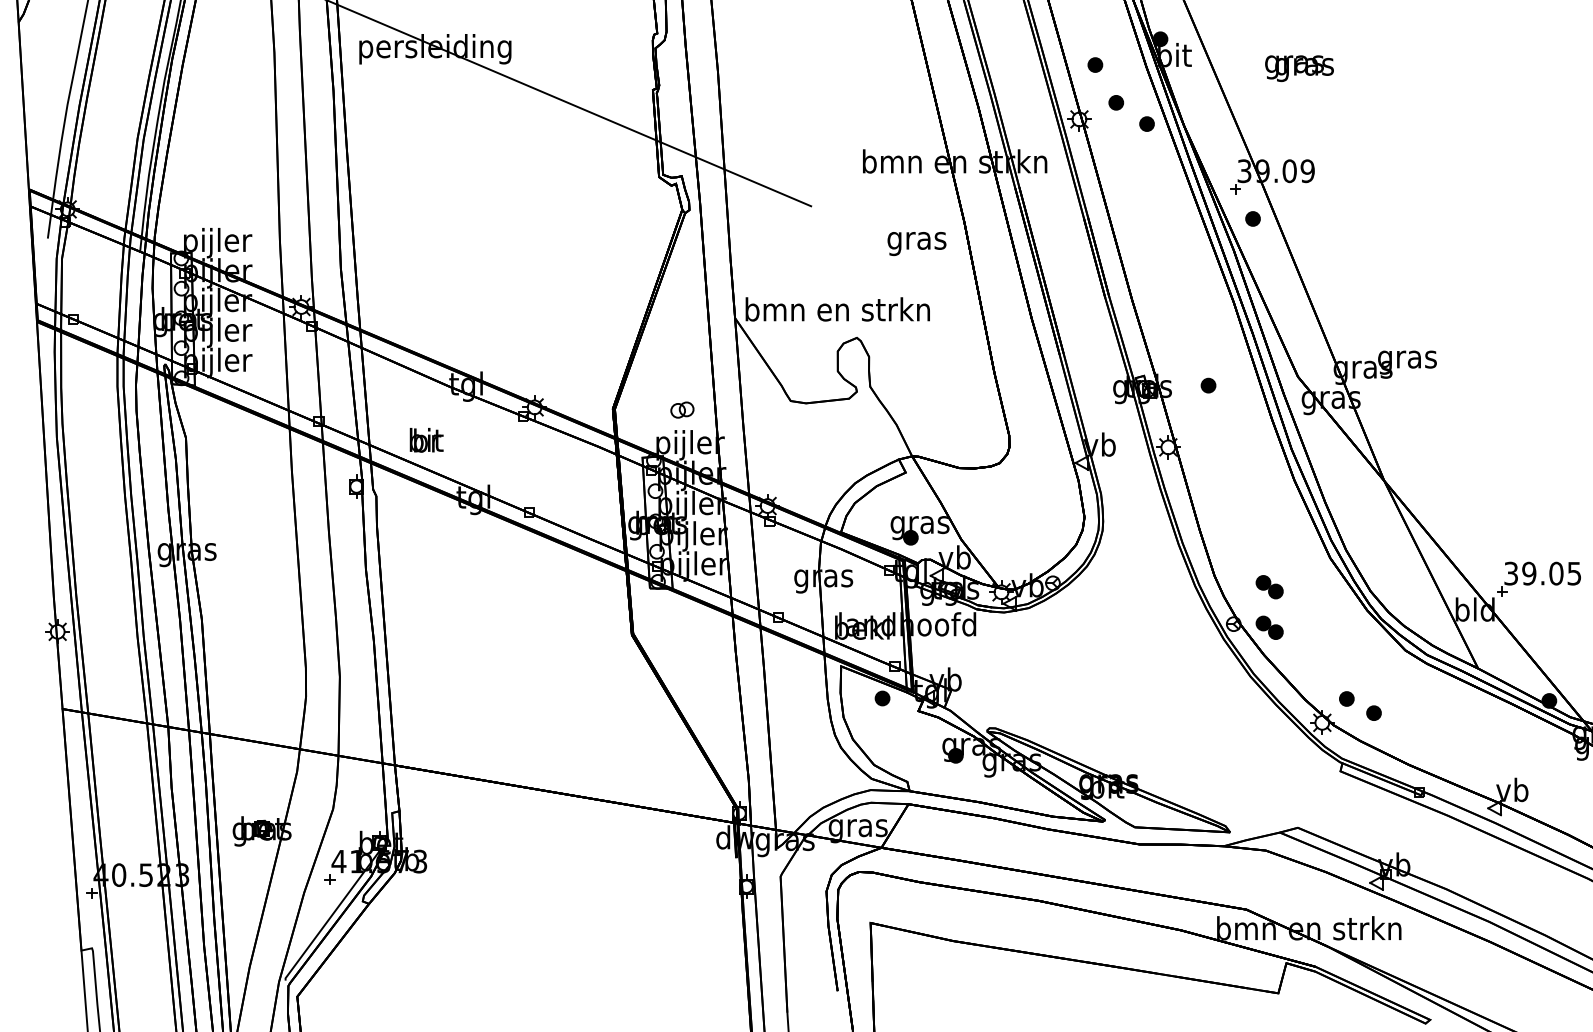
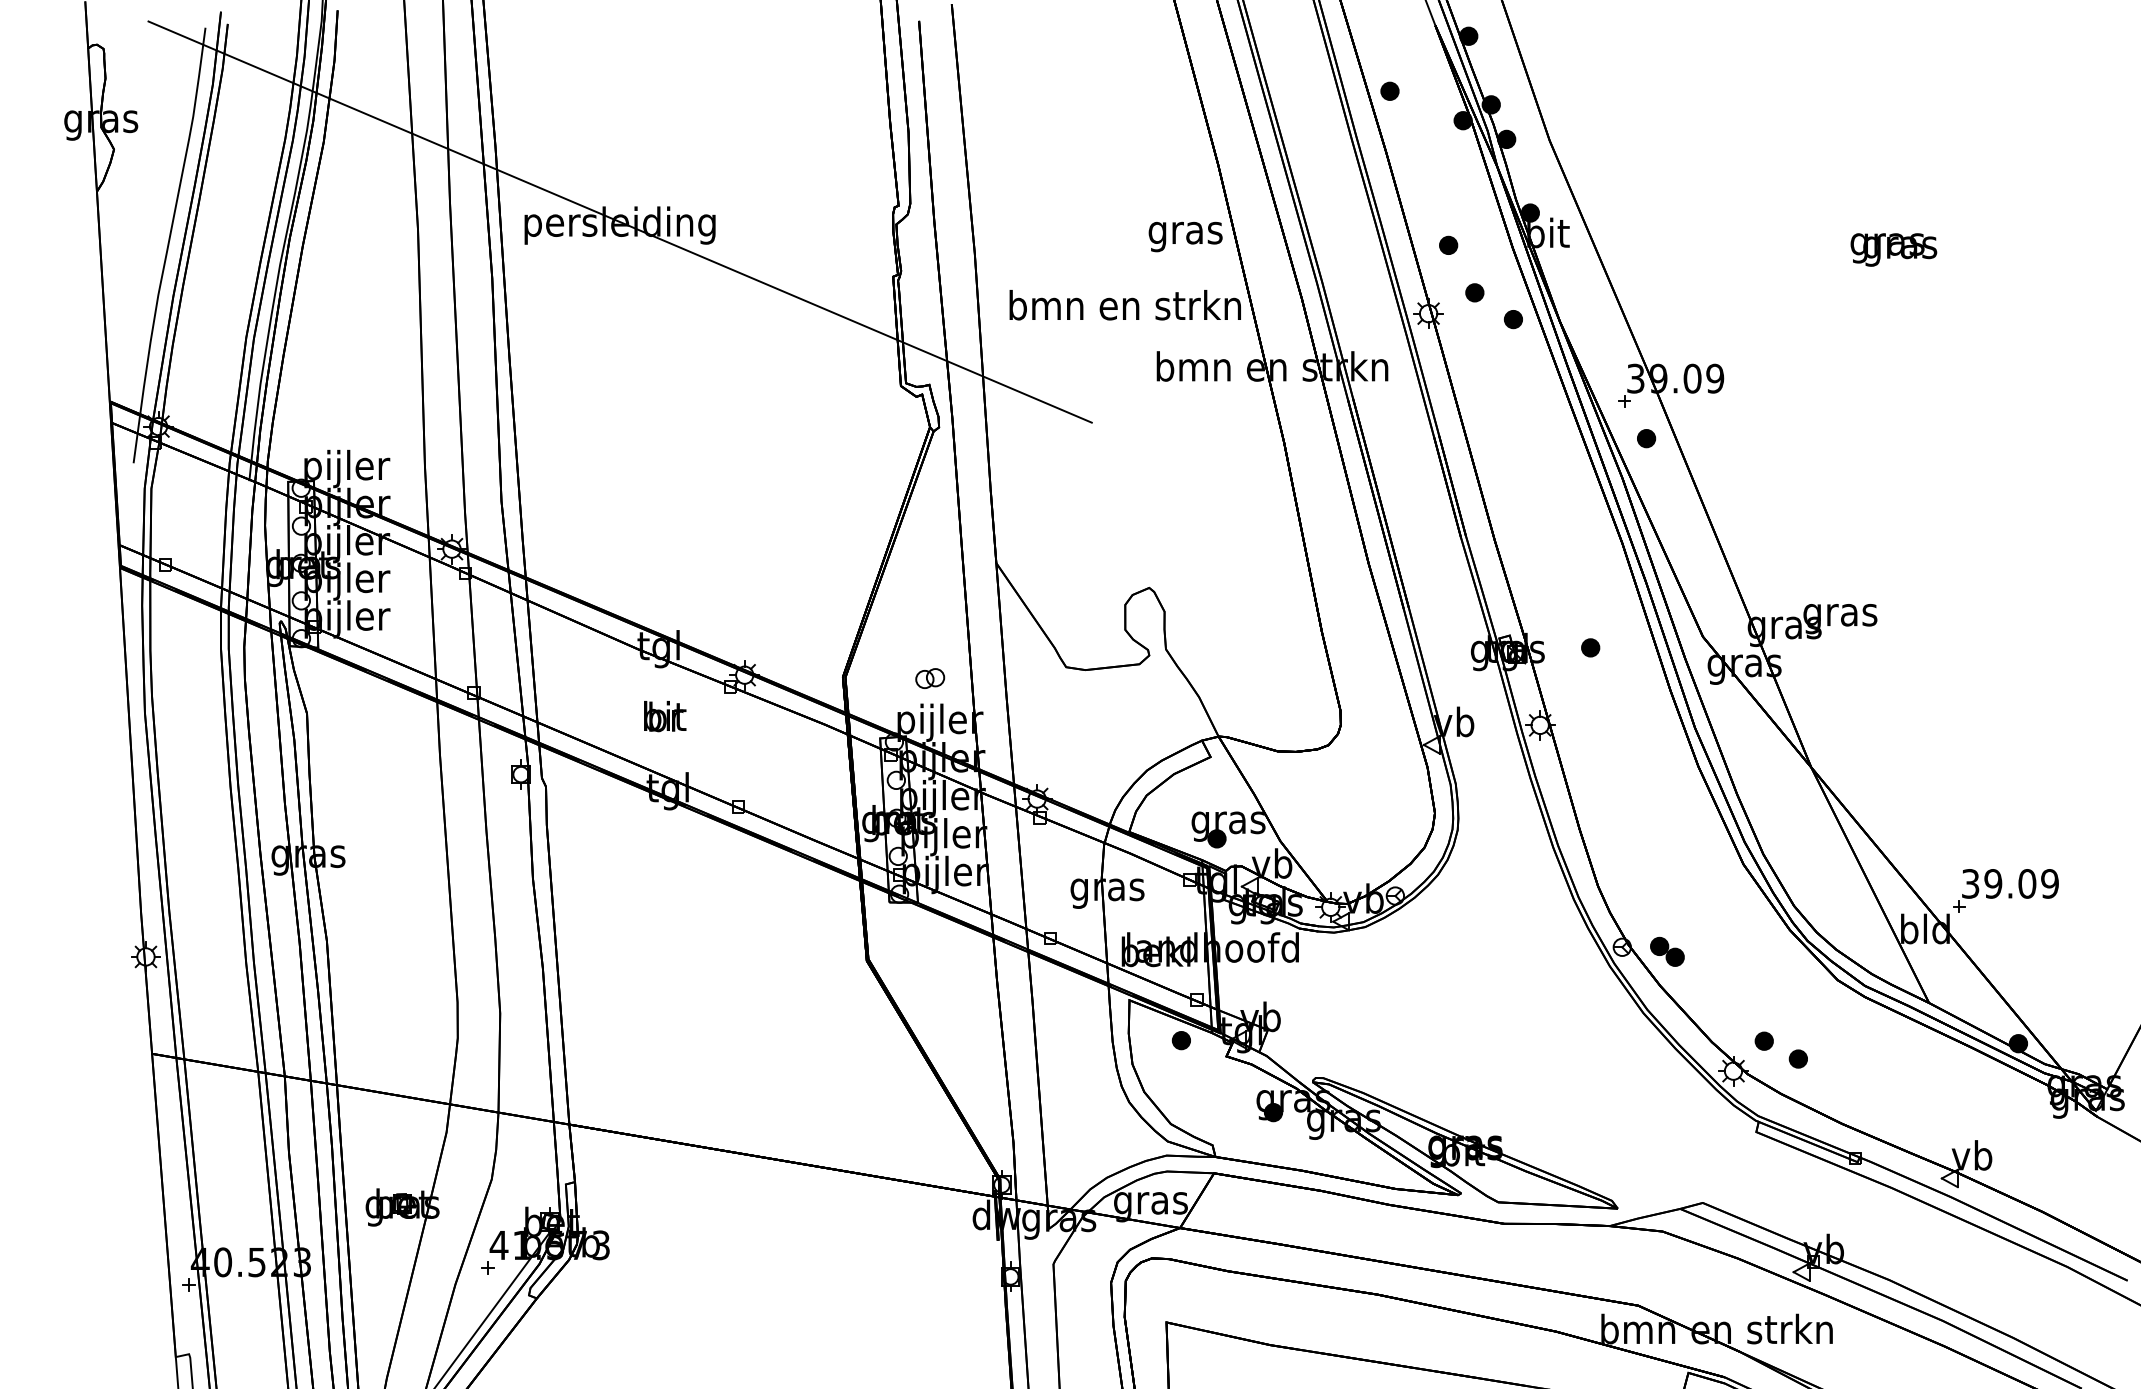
text: (1299, 68) -> (1893, 249), moved
text: (916, 243) -> (1185, 236), moved
text: (837, 309) -> (1124, 305), moved
text: (426, 440) -> (665, 716), moved
text: (1574, 573) -> (2049, 883), 39.05 -> 39.09
part: (1269, 586) -> (1667, 900), removed

